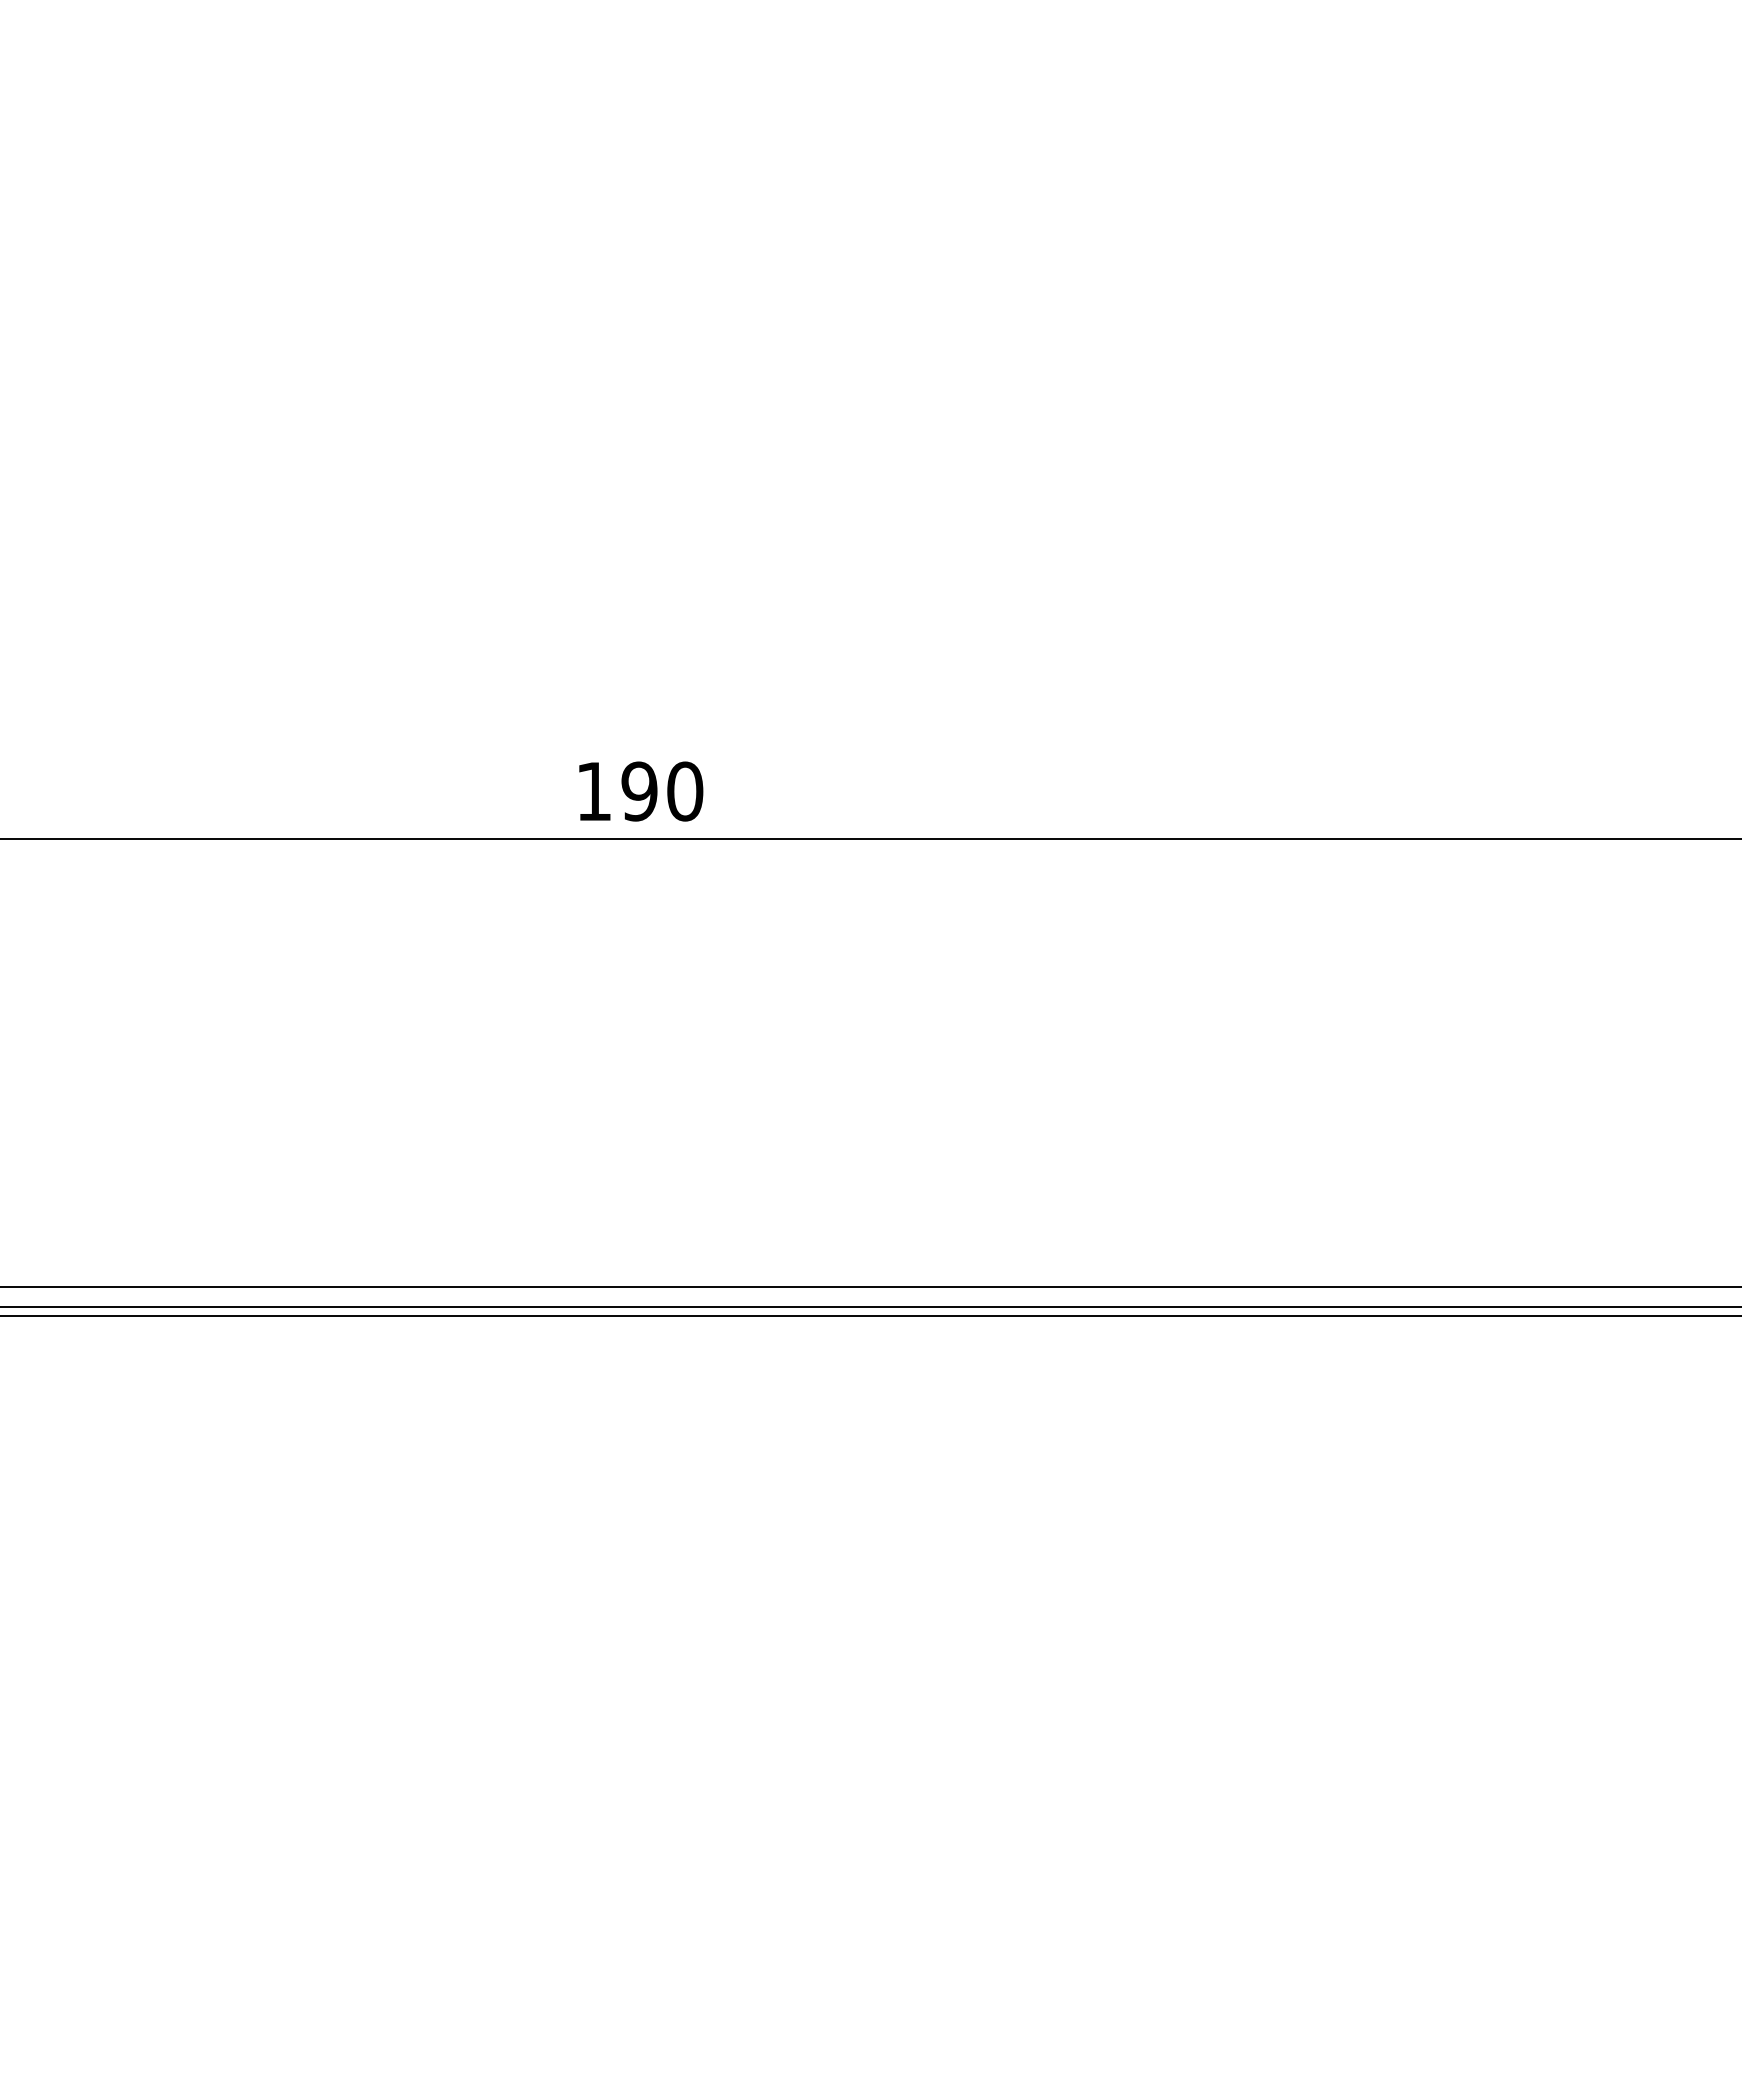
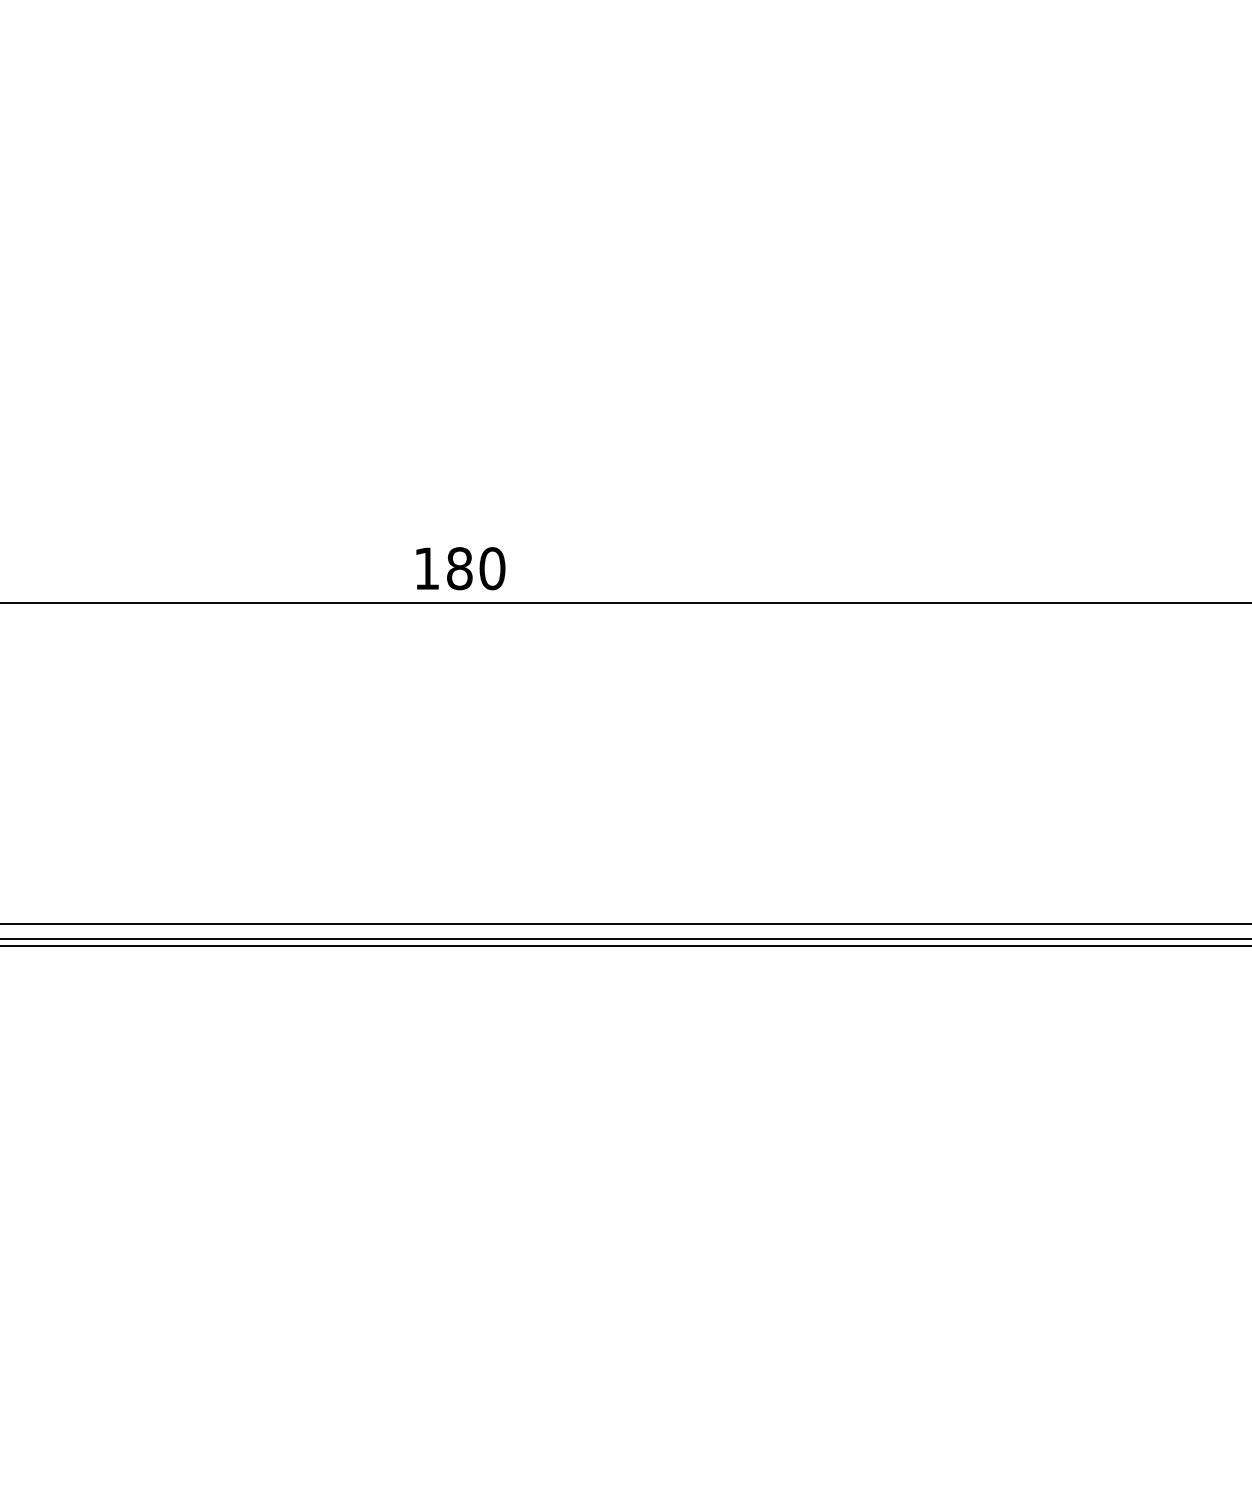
text: (639, 791) -> (459, 568), 190 -> 180

